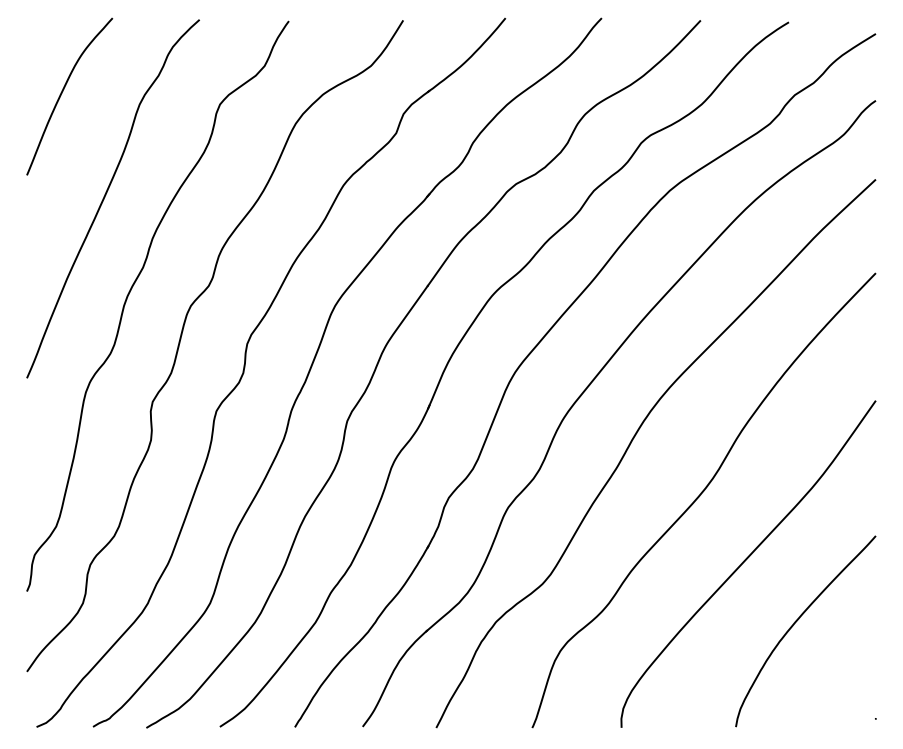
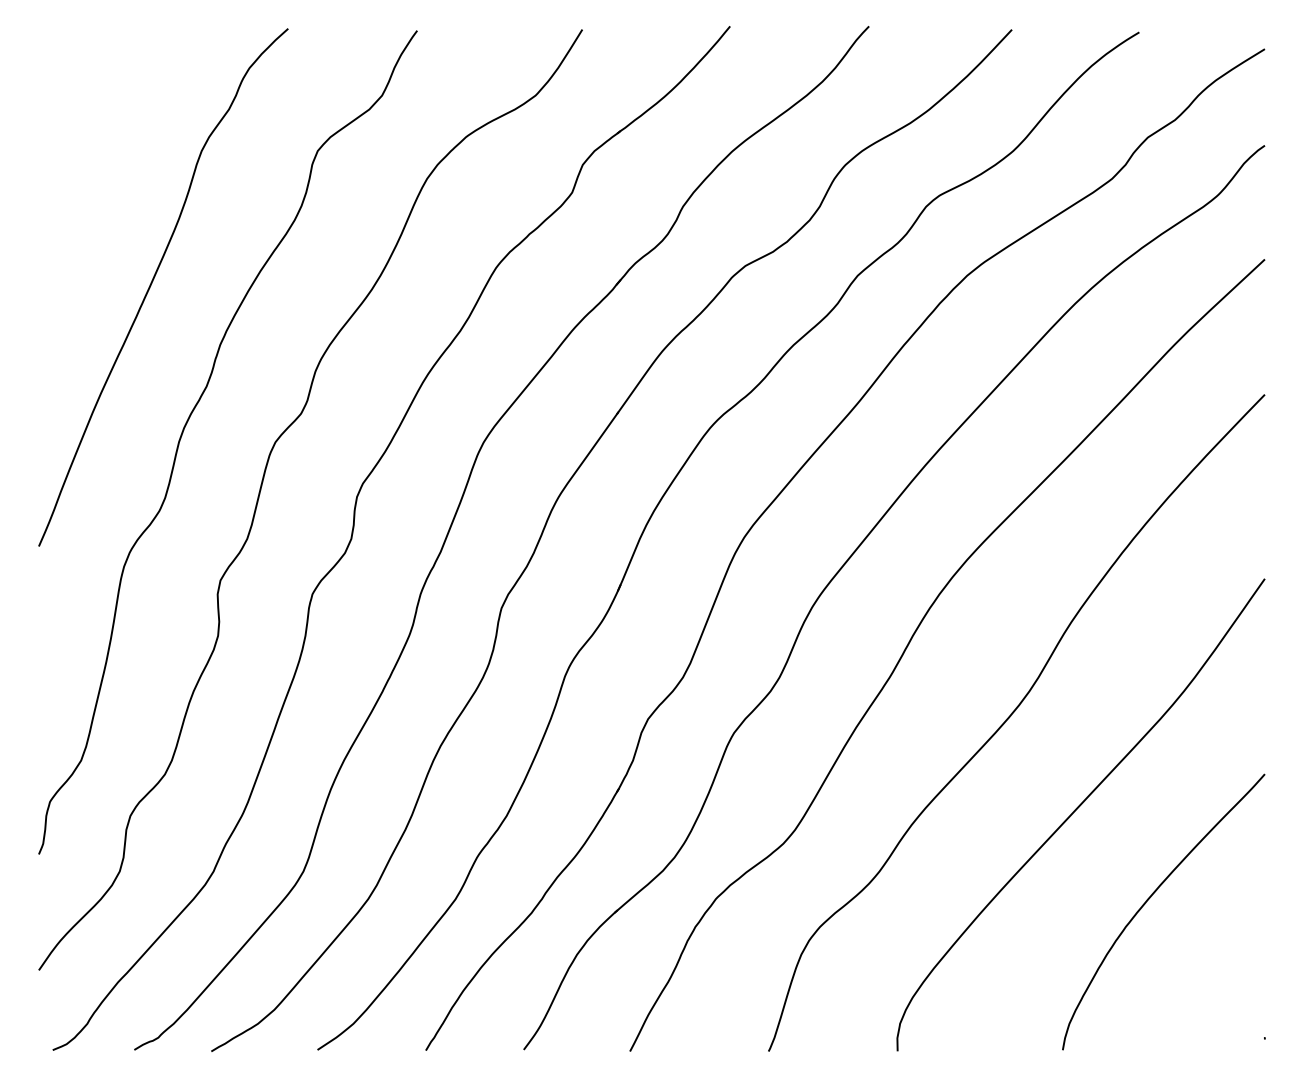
curve: (62, 93) -> (90, 135), removed

